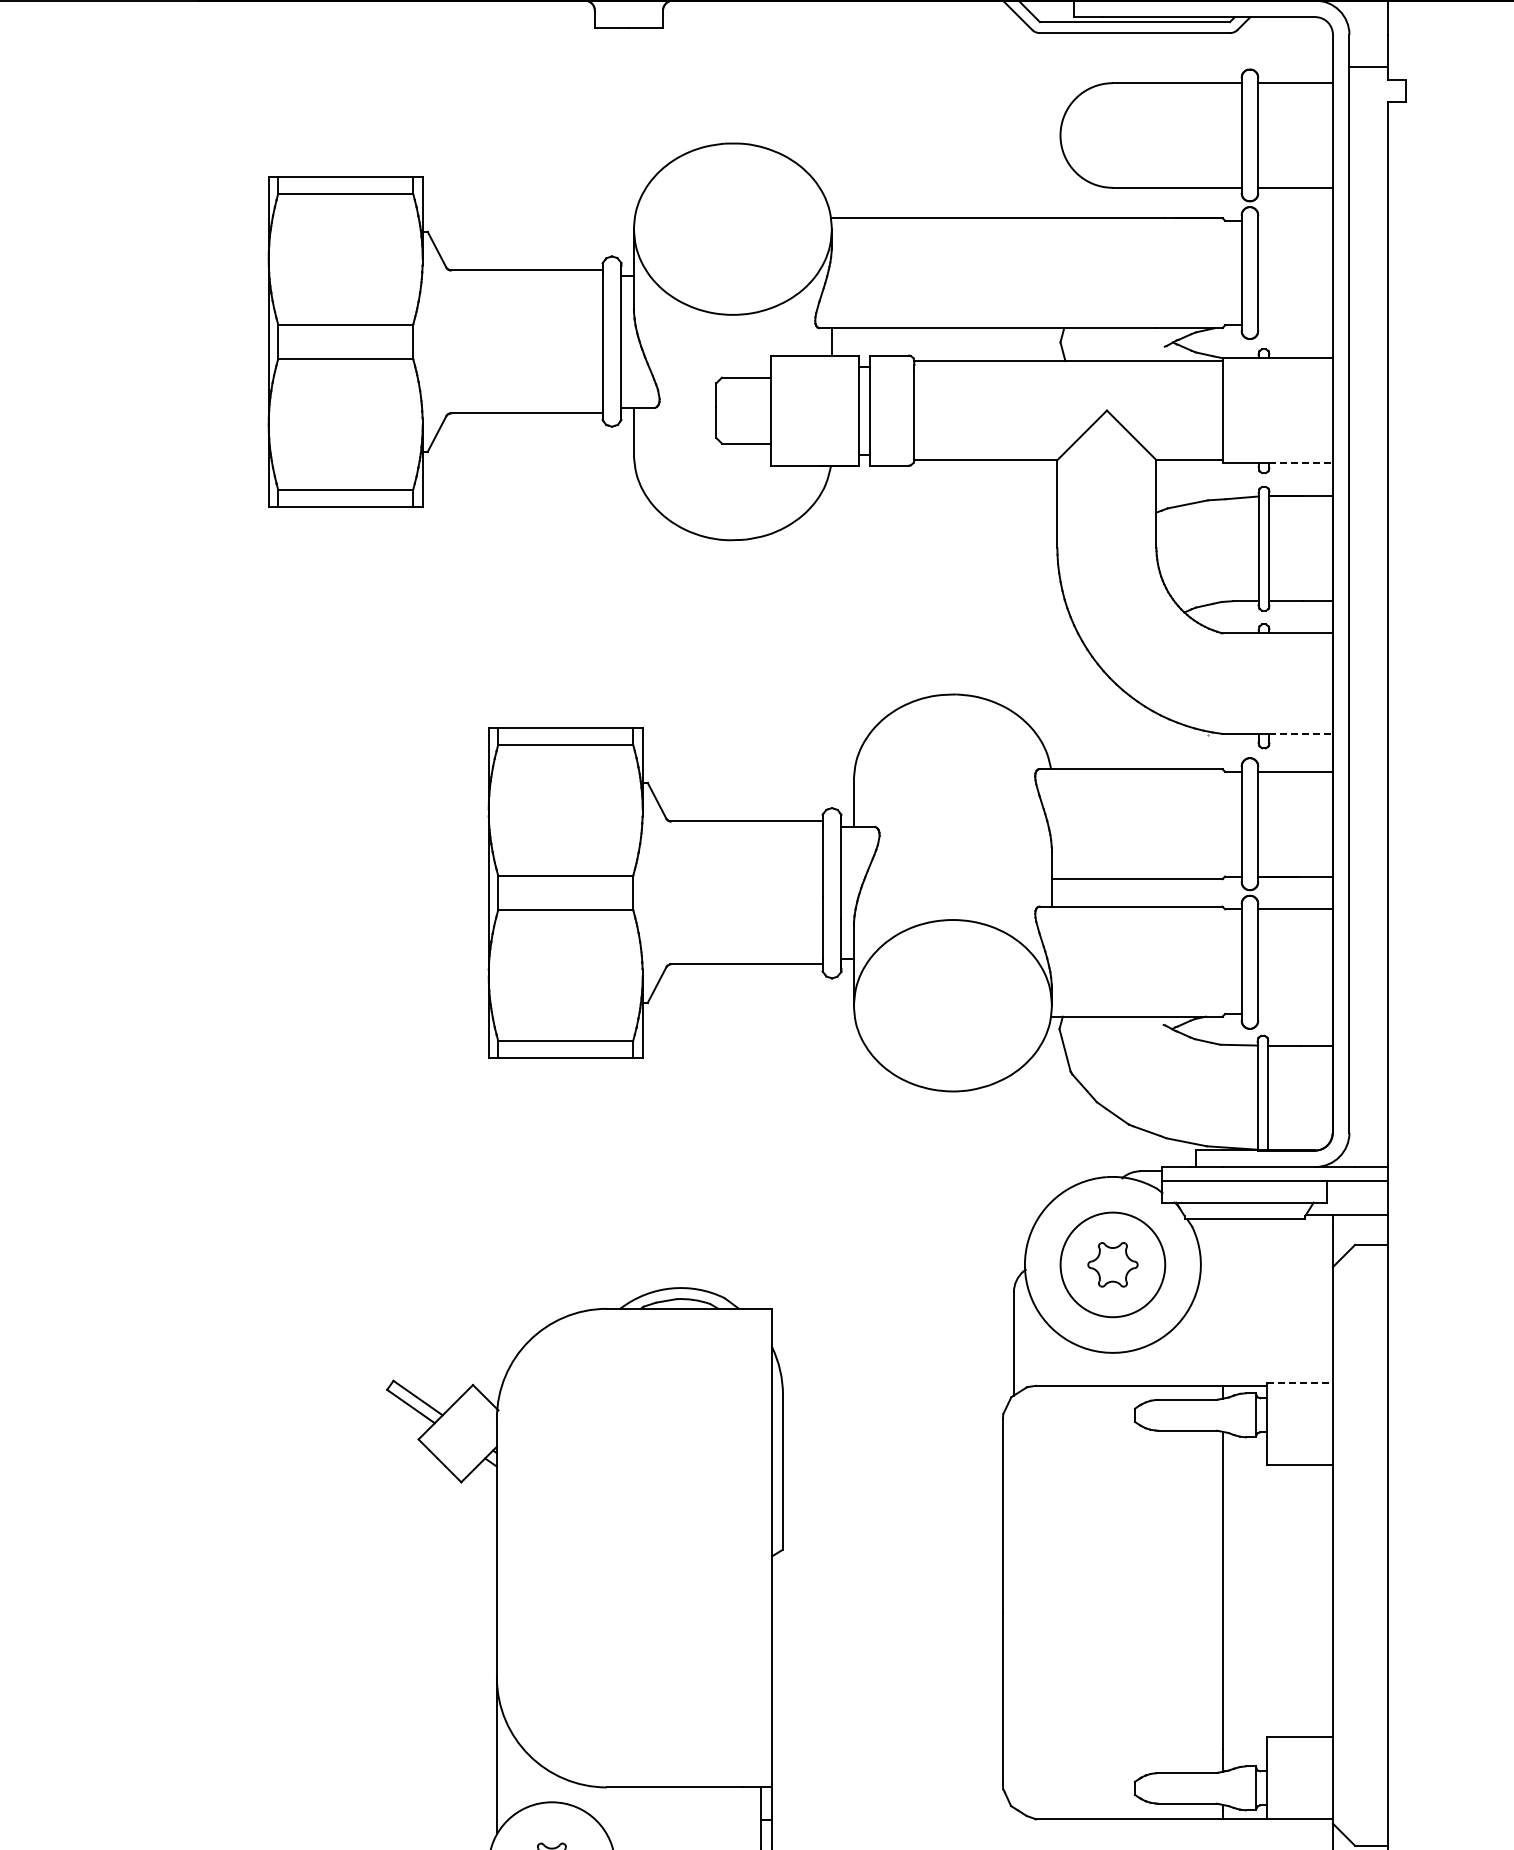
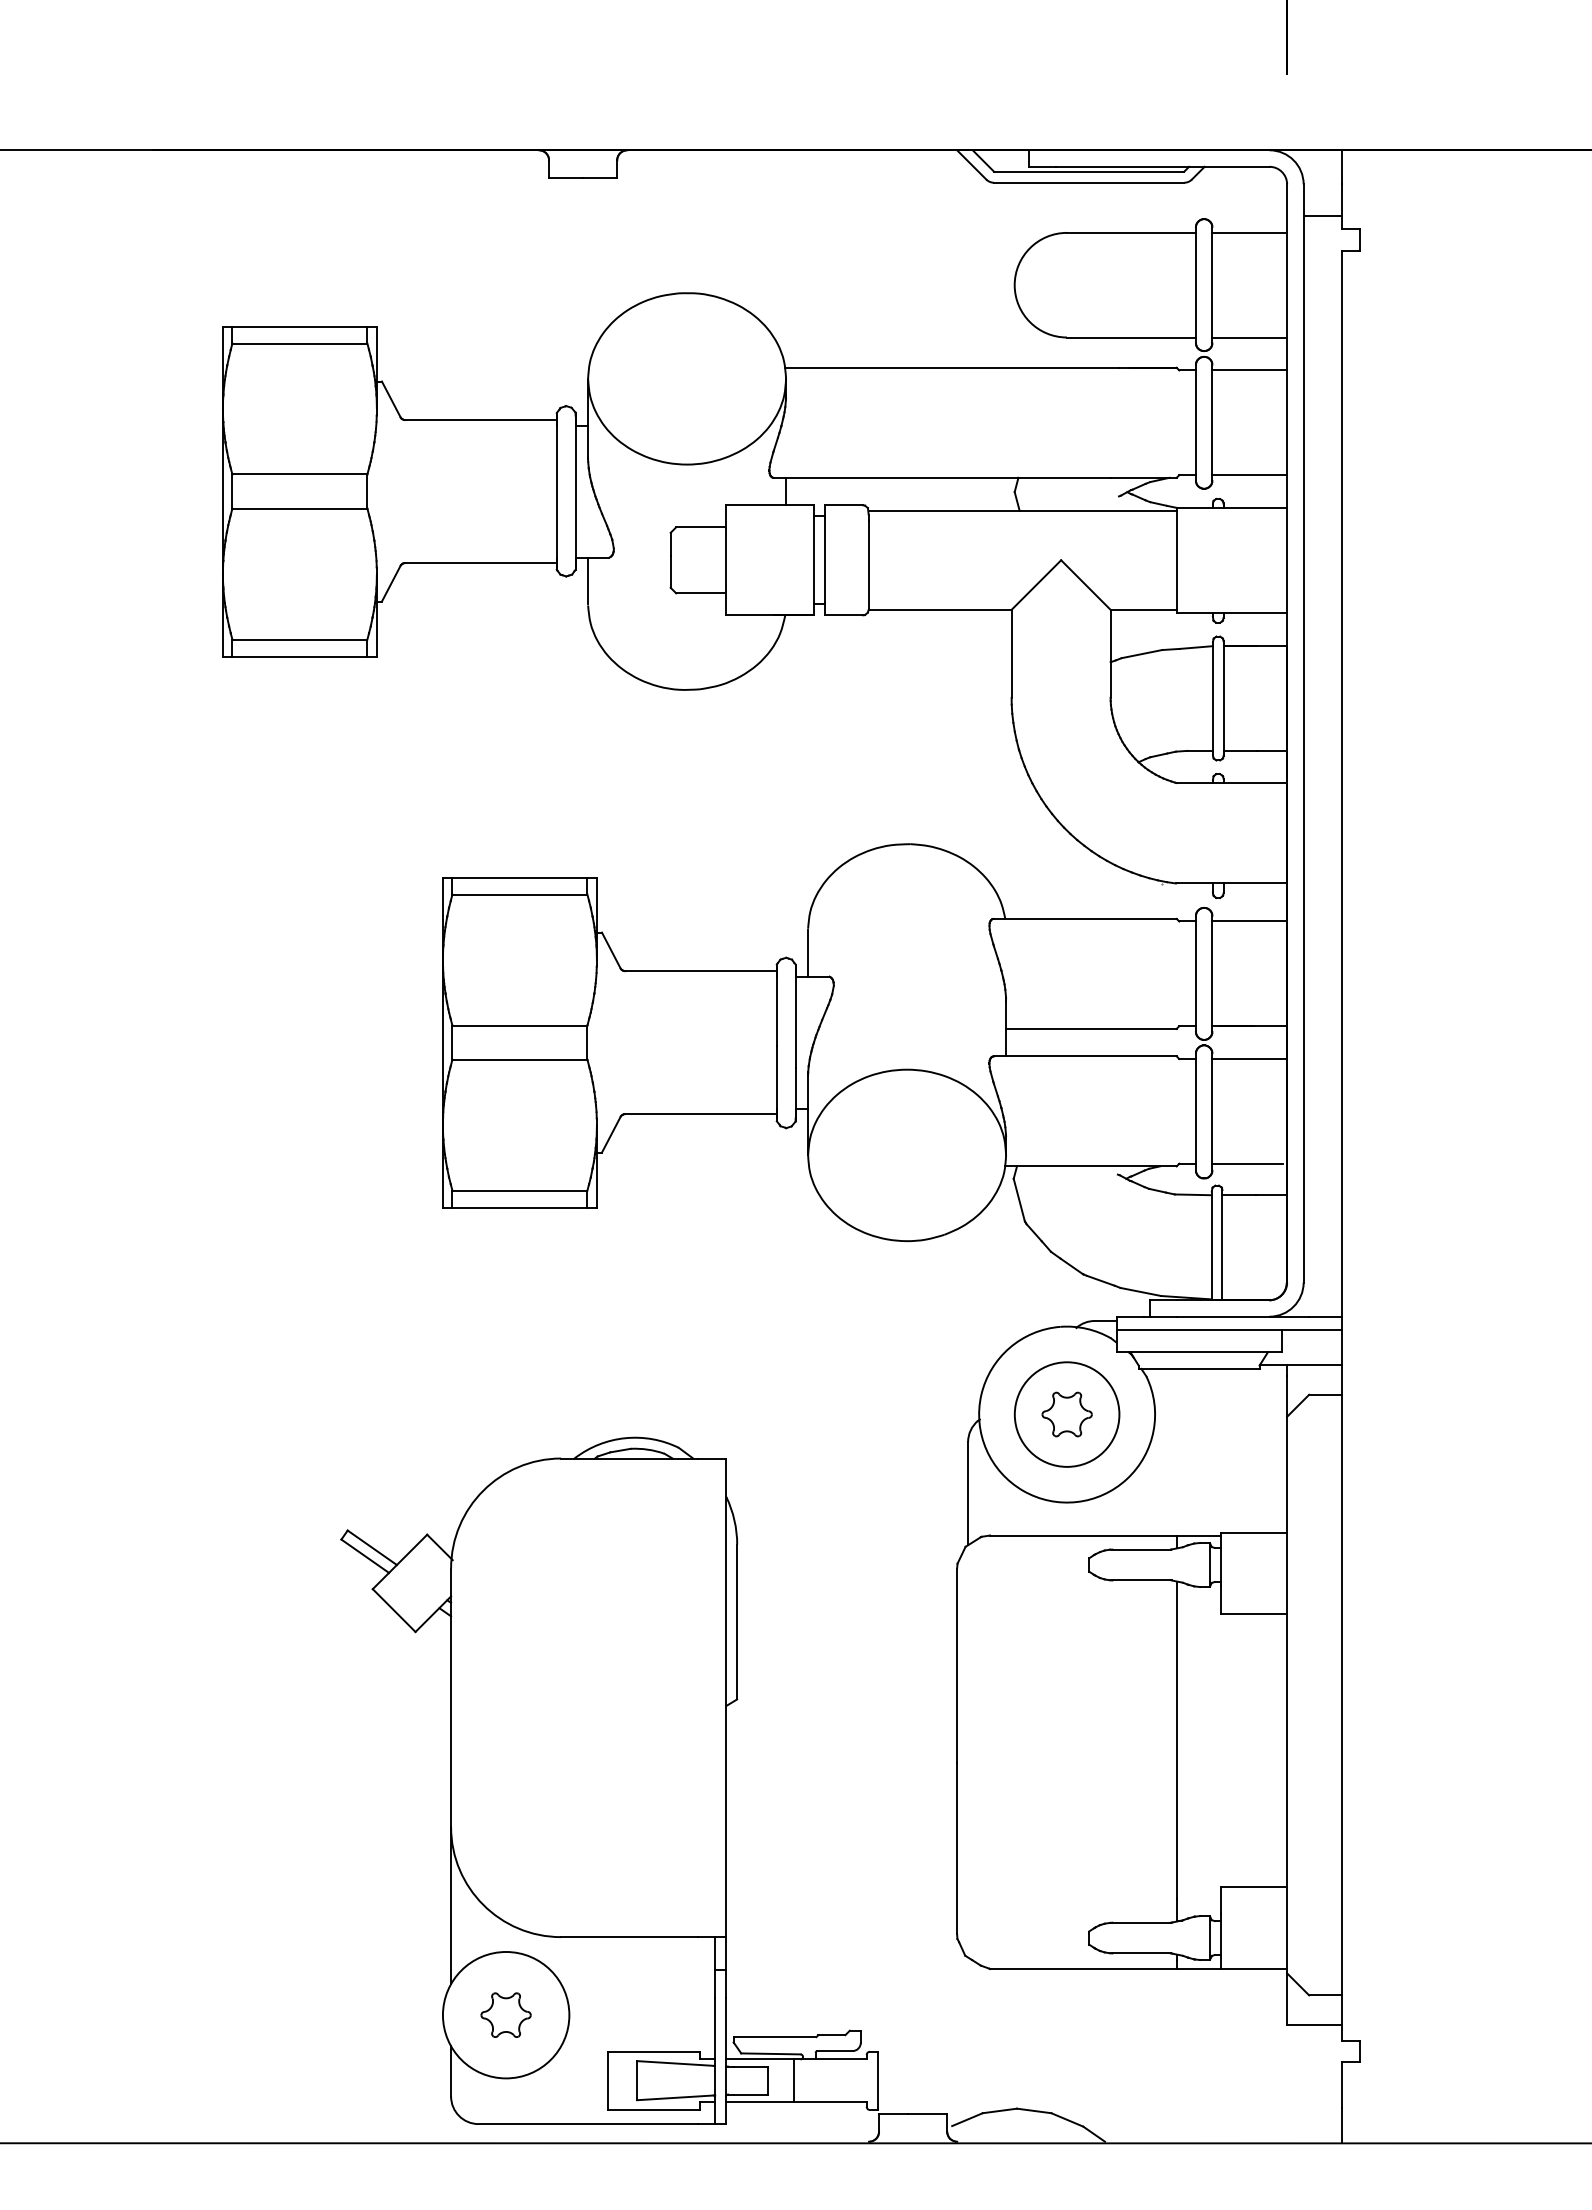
line: (1295, 220) -> (1249, 370), added
line: (1295, 325) -> (1249, 475), added
line: (1301, 462) -> (1255, 612), dashed -> solid
line: (1301, 733) -> (1255, 883), dashed -> solid
line: (1293, 1013) -> (1247, 1163), added
line: (1300, 1383) -> (1254, 1533), dashed -> solid

